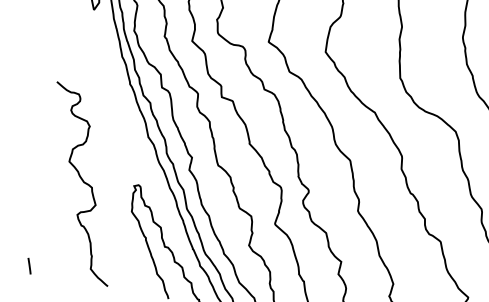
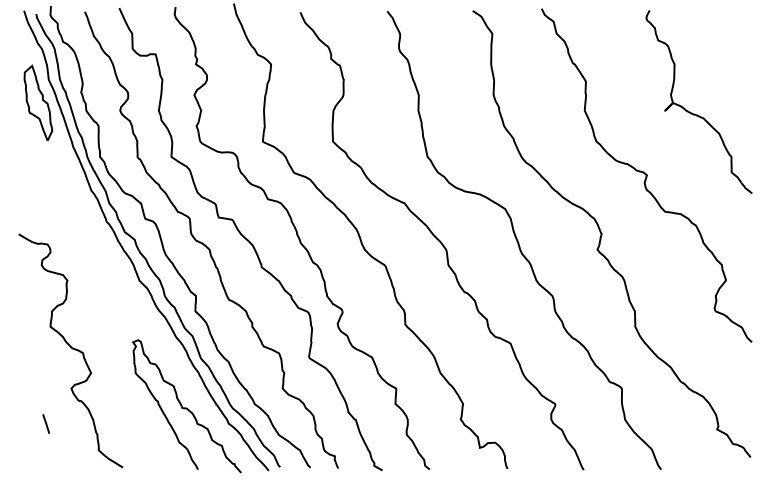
line: (29, 265) -> (45, 423), moved

